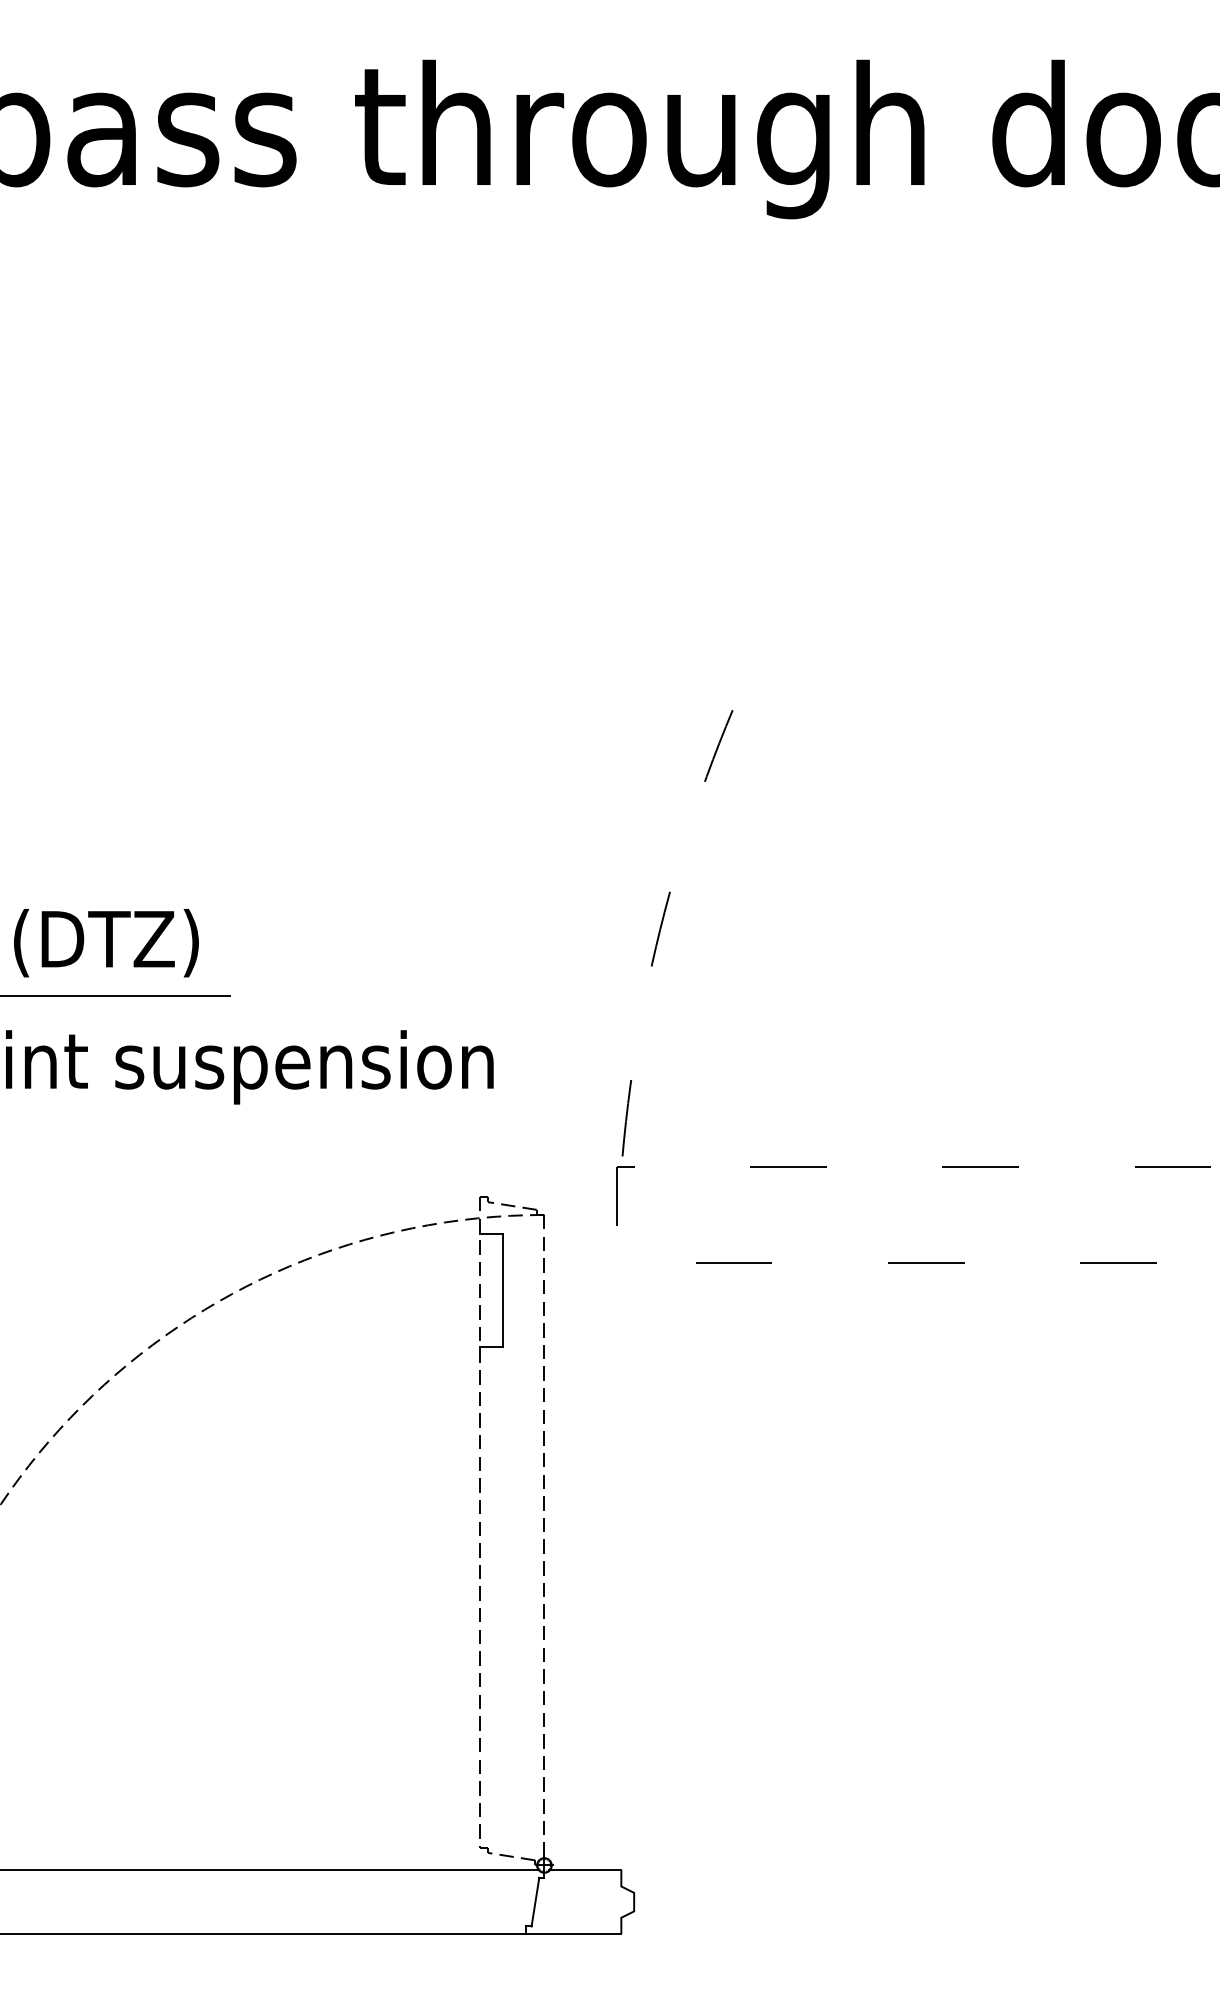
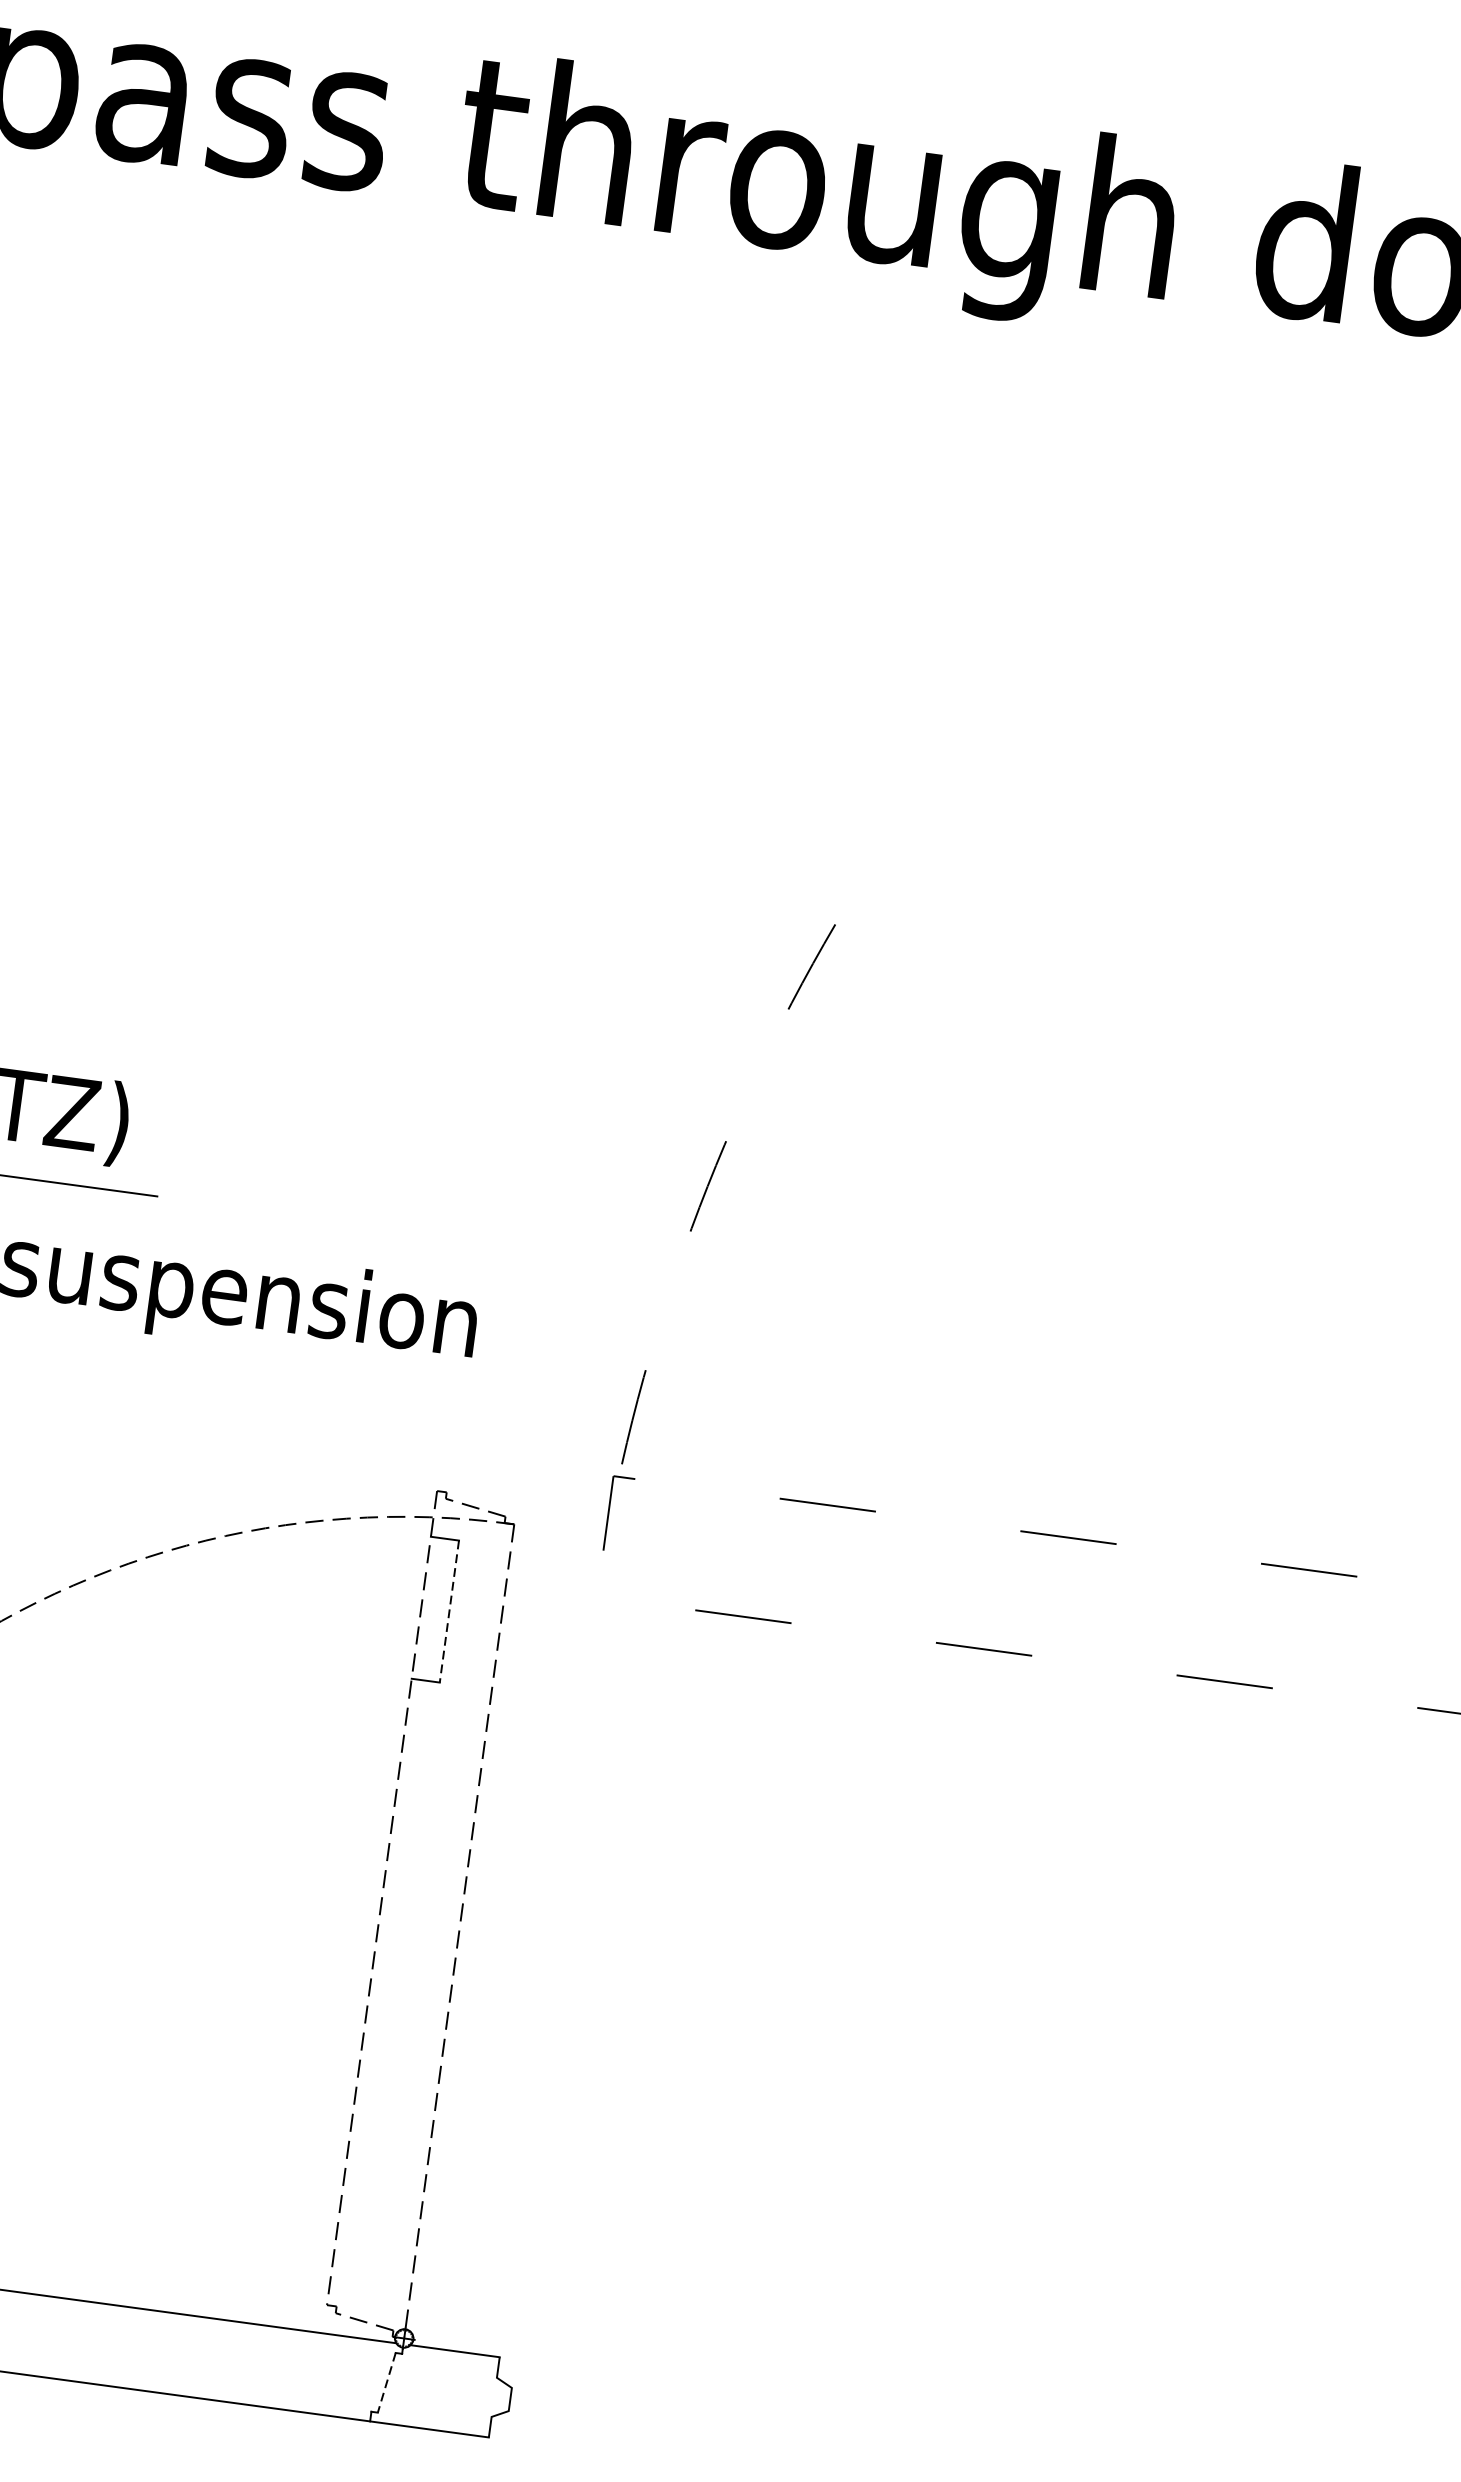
line: (502, 1290) -> (449, 1611), solid -> dashed
line: (535, 1902) -> (386, 2383), solid -> dashed

